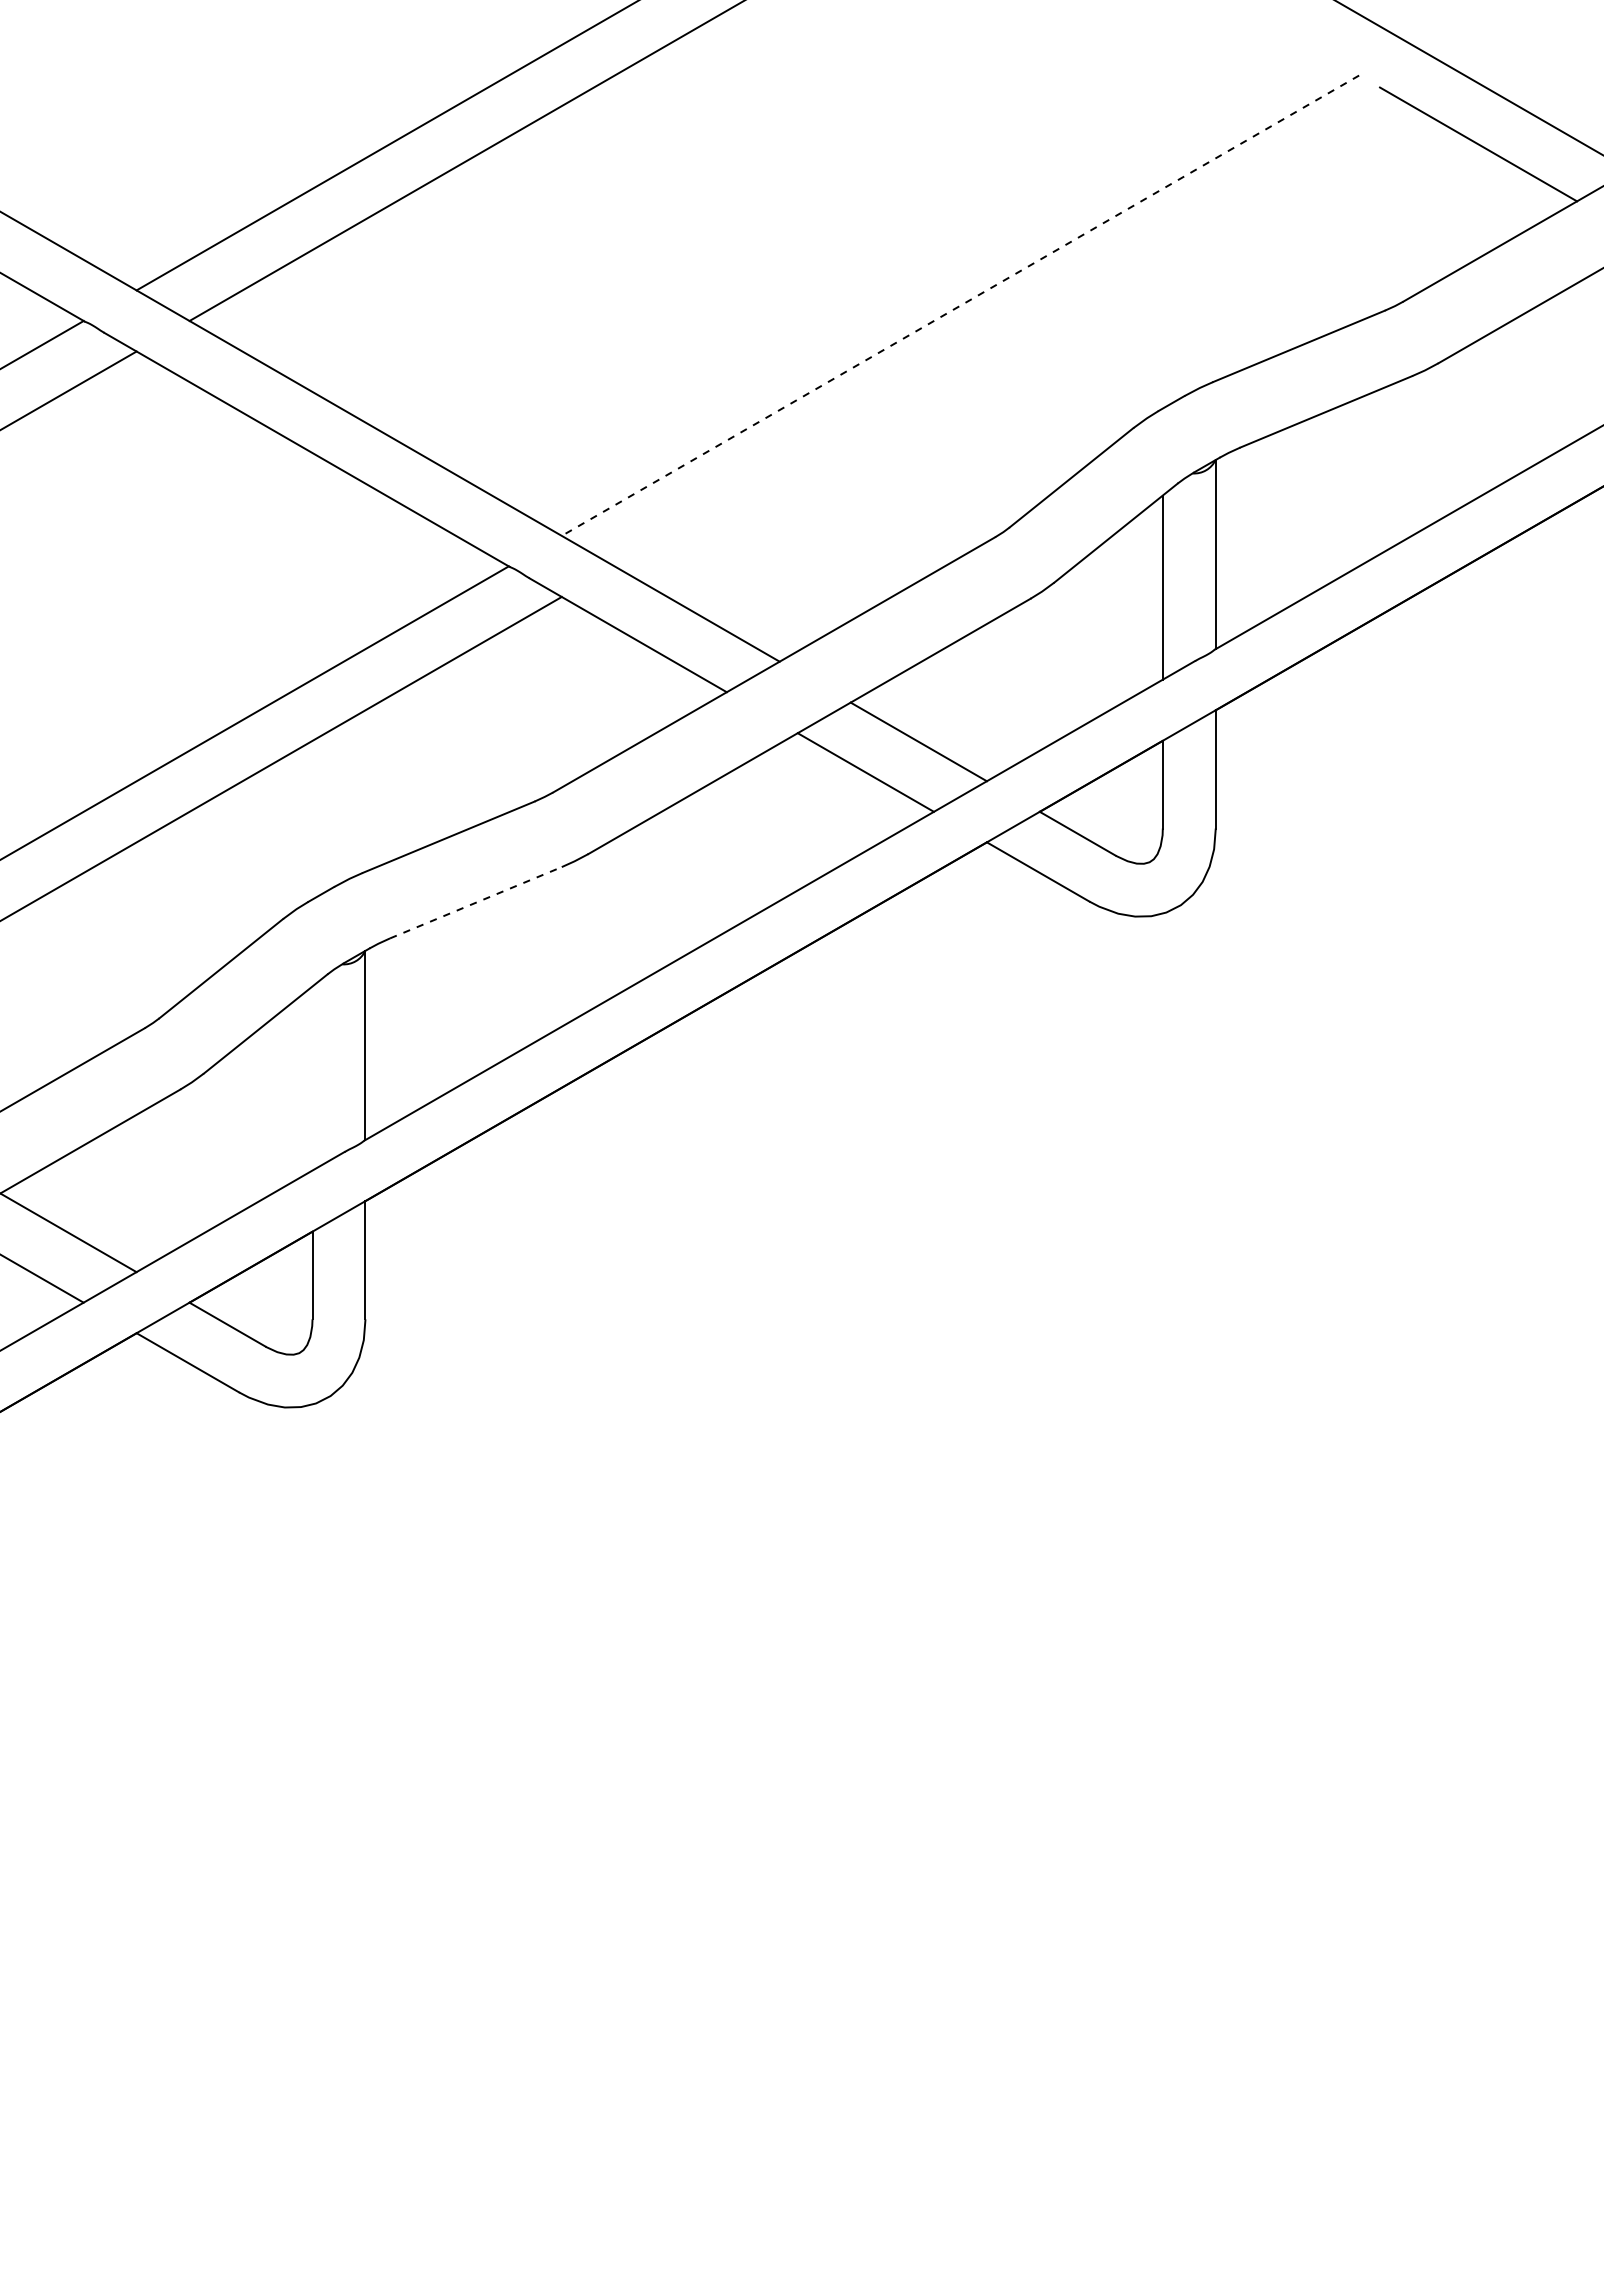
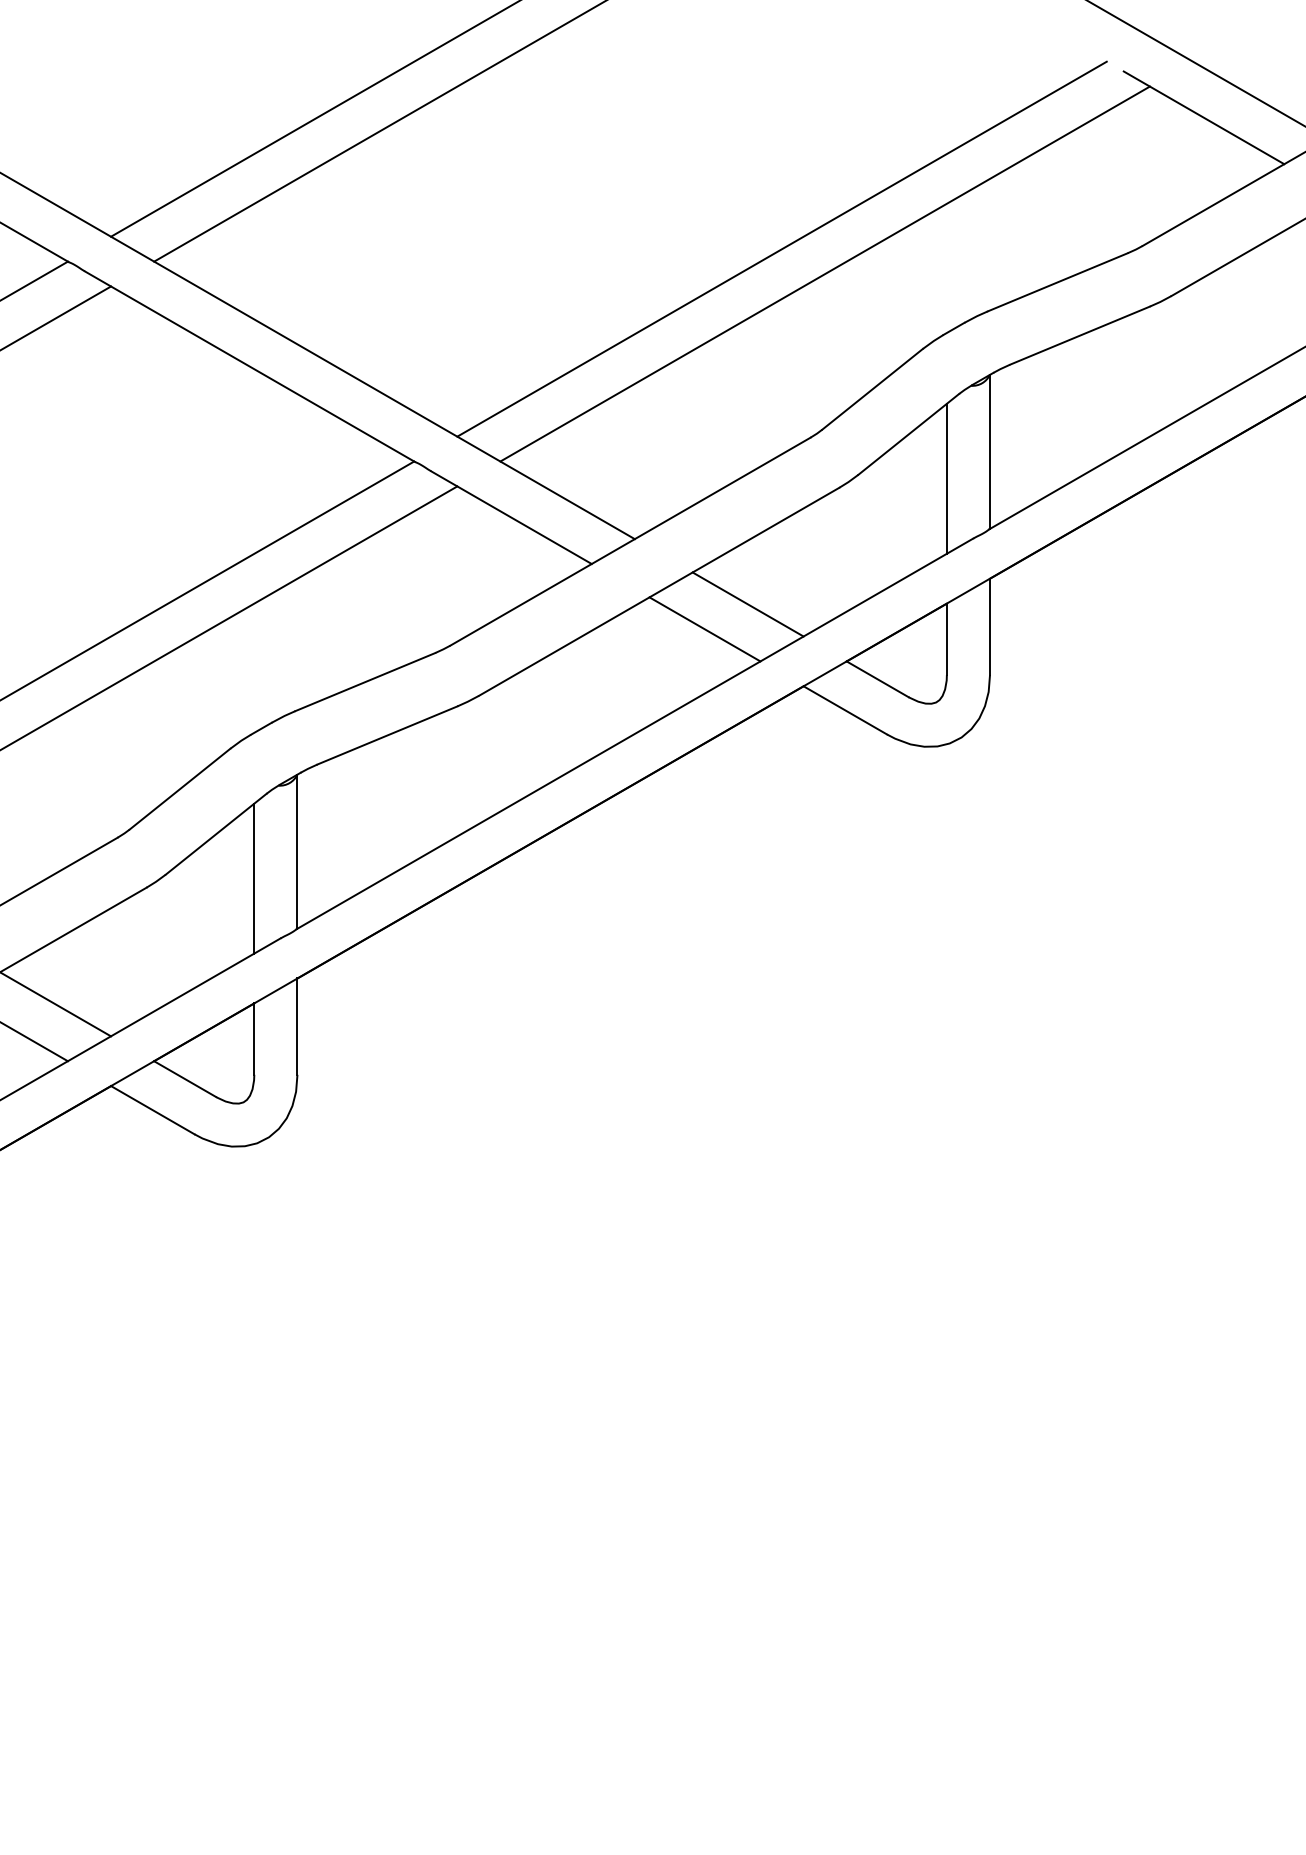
line: (960, 305) -> (782, 249), dashed -> solid
line: (1013, 336) -> (825, 274), added
line: (475, 902) -> (387, 735), dashed -> solid
line: (312, 1078) -> (254, 878), added

